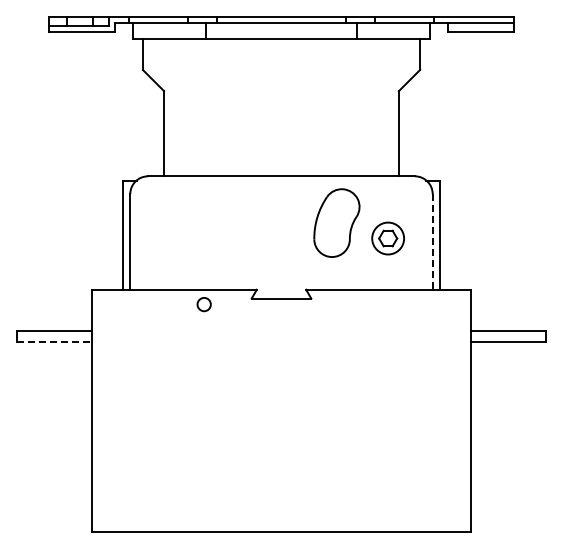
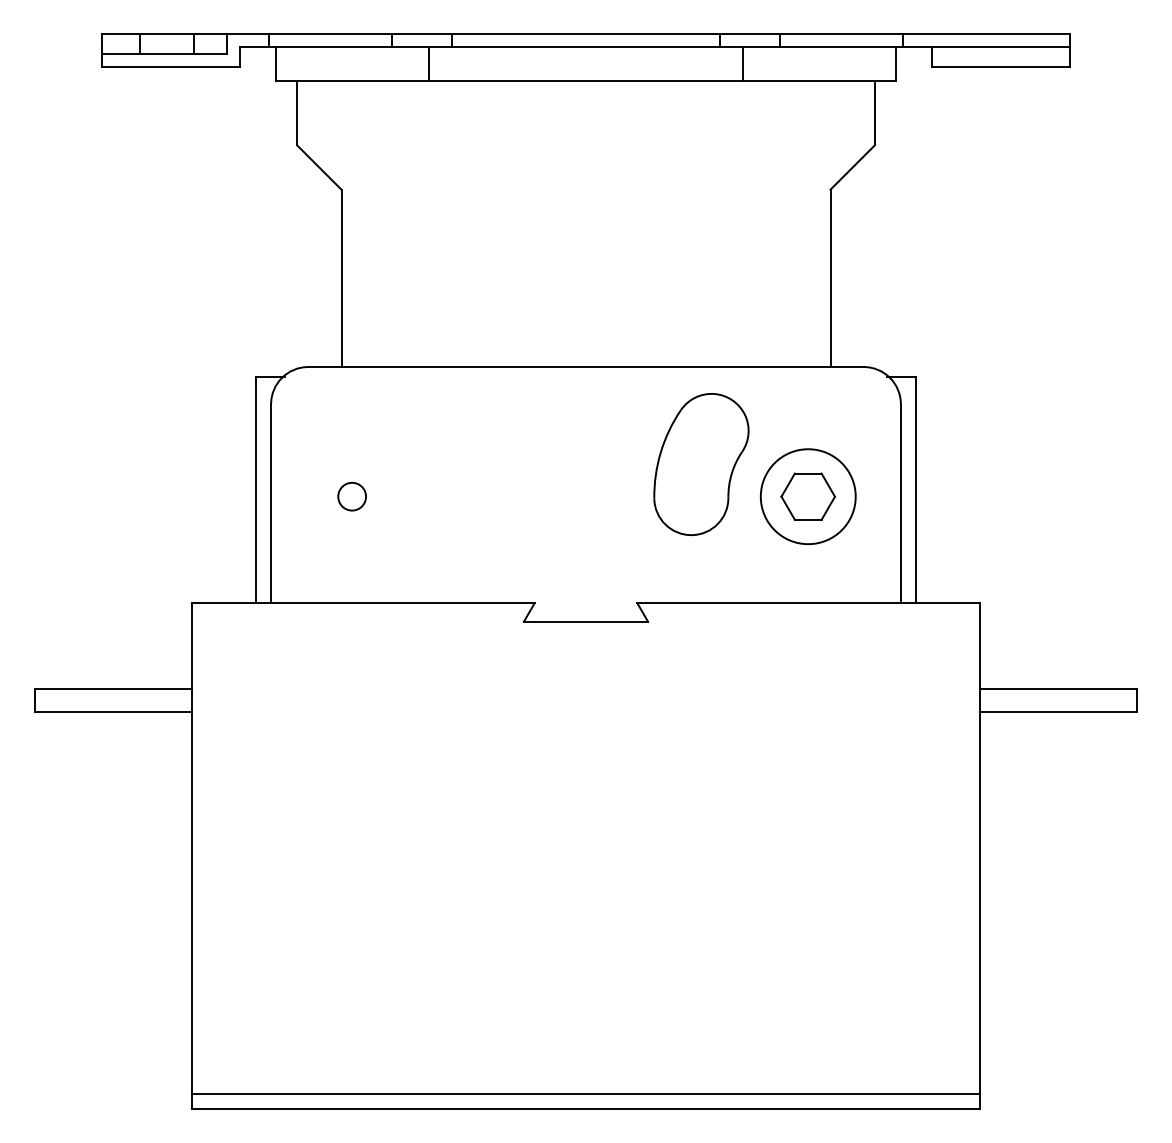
part: (387, 238) -> (806, 496), size x1.43
line: (432, 241) -> (900, 502), dashed -> solid
circle: (203, 304) -> (350, 496), moved
line: (54, 341) -> (113, 711), dashed -> solid
line: (281, 525) -> (586, 1094), added

